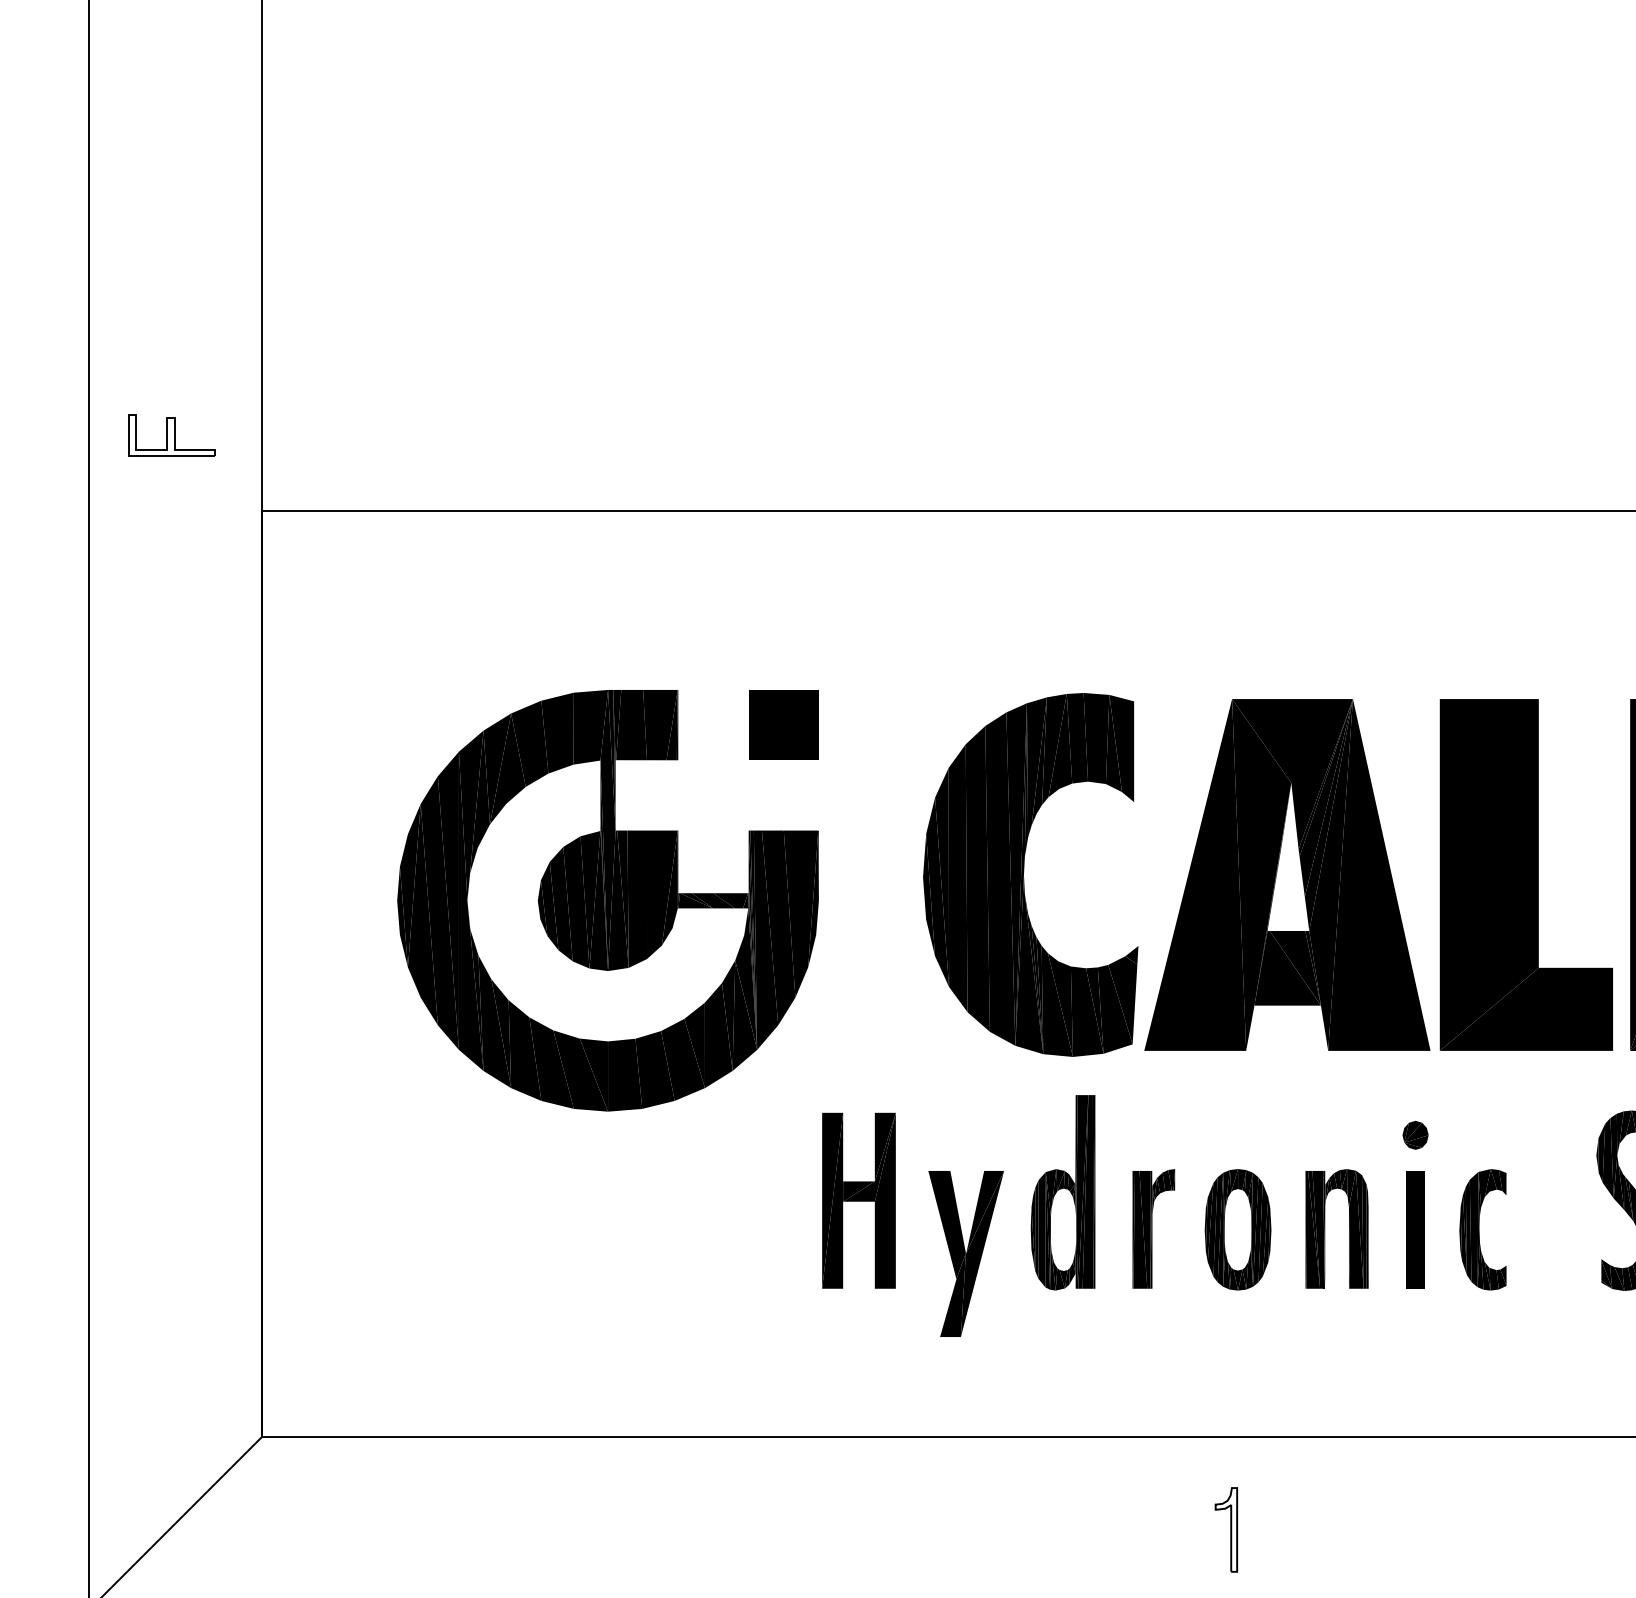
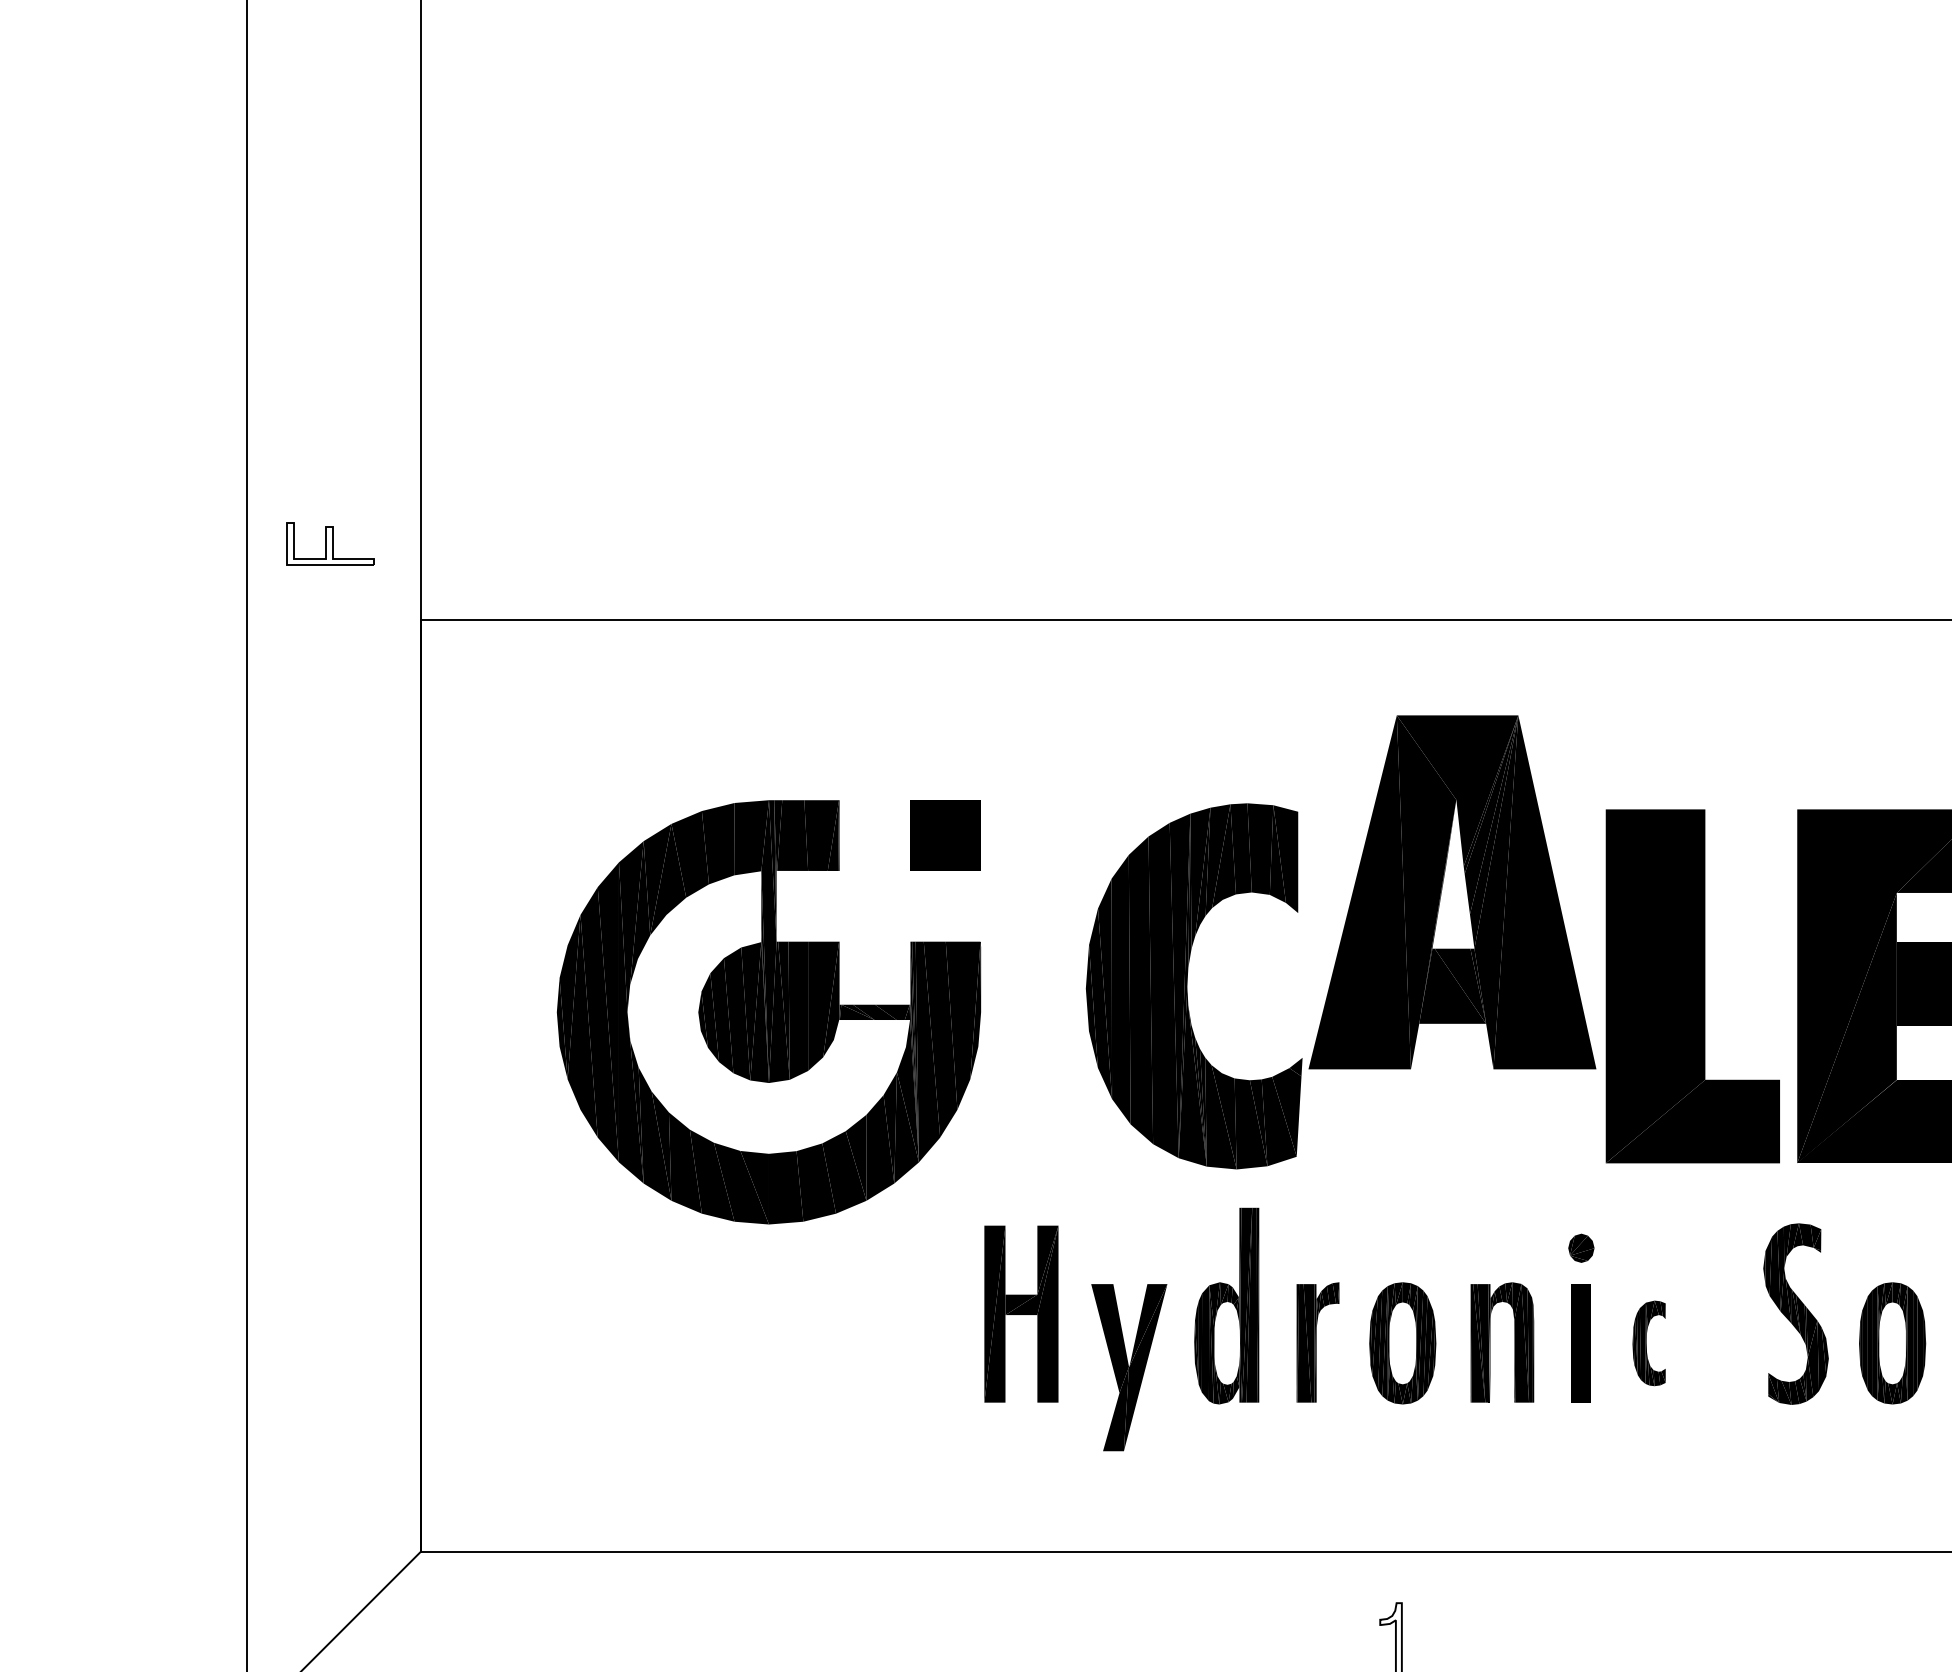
part: (1287, 875) -> (1452, 892), moved
part: (1482, 1229) -> (1648, 1343), size x0.7

